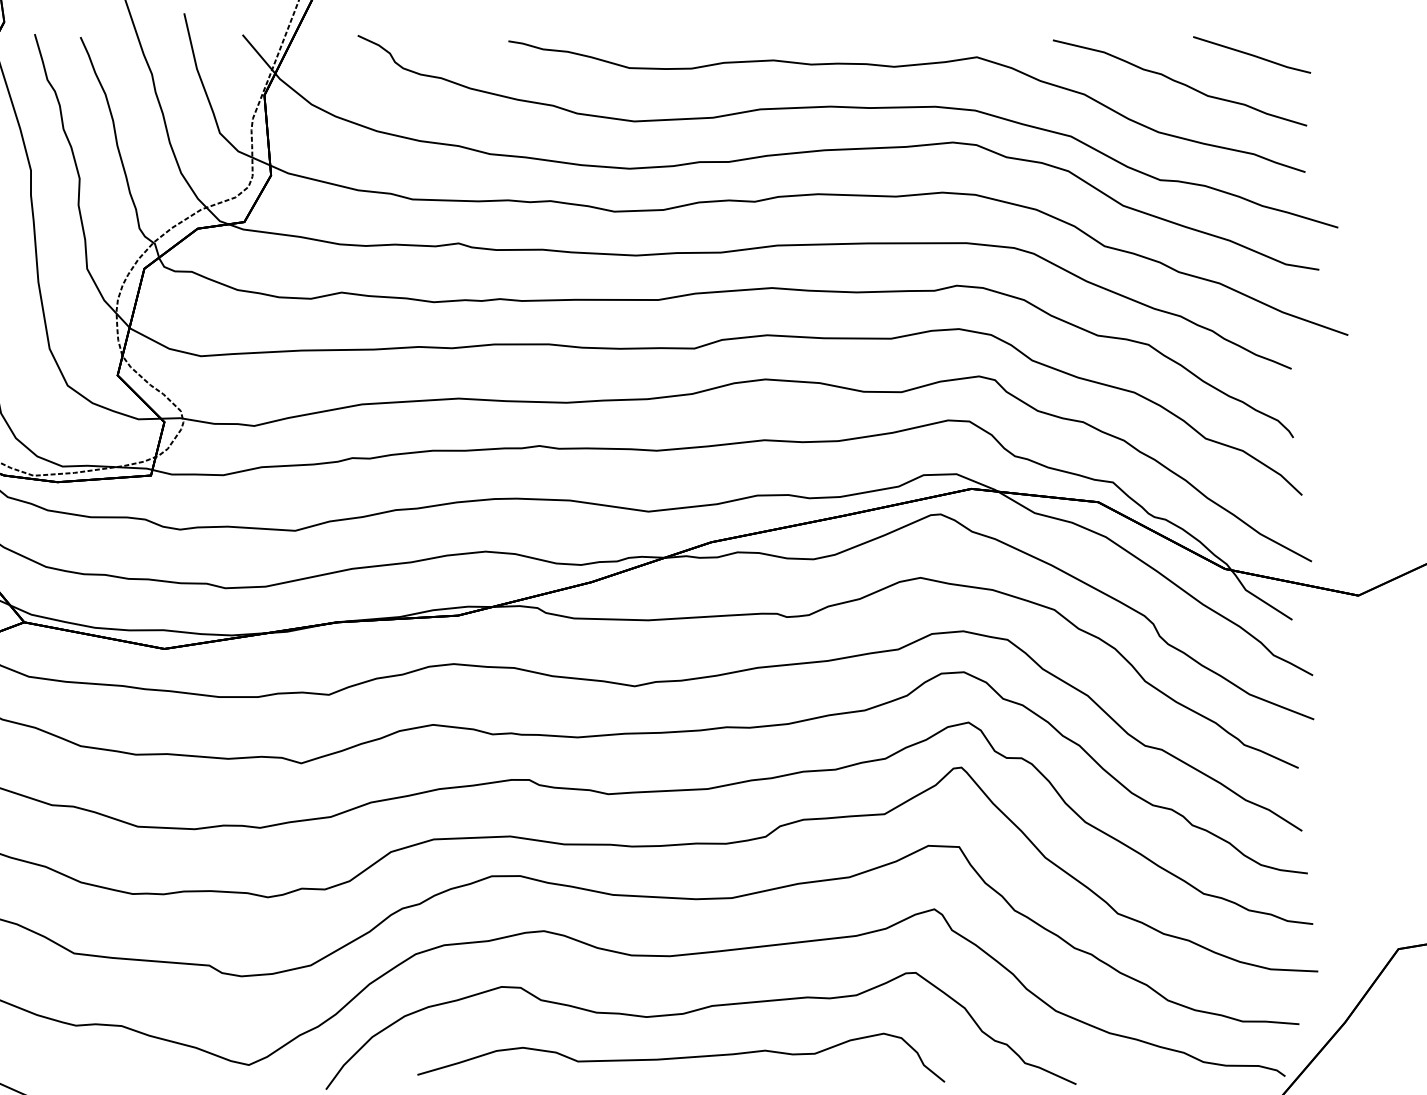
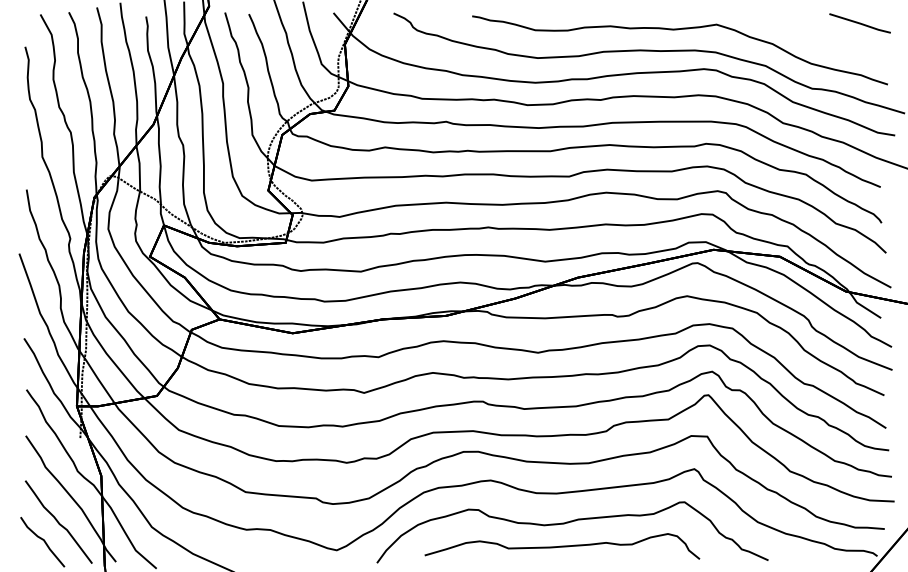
curve: (1179, 83) -> (822, 38), removed

